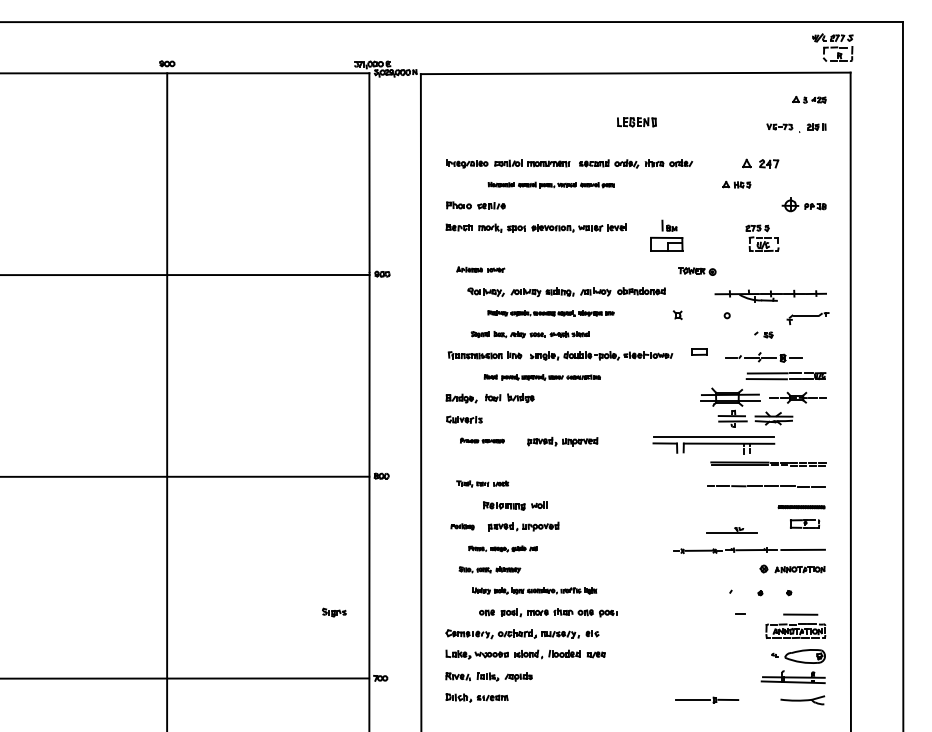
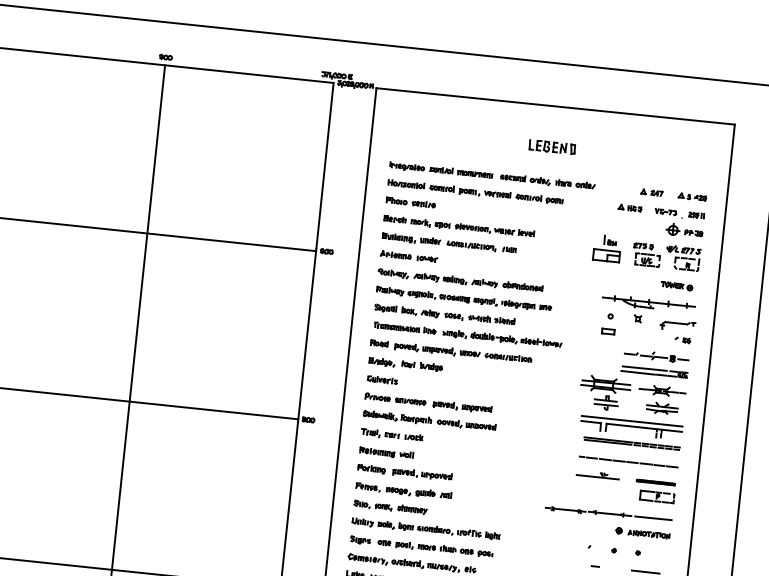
part: (832, 47) -> (682, 258), moved
part: (809, 99) -> (692, 196), moved
part: (636, 122) -> (551, 147), size x1.43
part: (796, 127) -> (679, 213), moved
part: (760, 163) -> (651, 192), size x0.71
part: (551, 184) -> (475, 191), size x1.67
part: (666, 235) -> (607, 248), moved
part: (526, 248) -> (449, 242), added
part: (480, 269) -> (409, 256), size x1.43
part: (697, 271) -> (677, 286), moved
part: (566, 291) -> (460, 280), moved
part: (550, 313) -> (463, 299), size x1.67
part: (677, 315) -> (637, 319), moved
part: (529, 334) -> (444, 314), size x1.43
part: (763, 334) -> (682, 339), moved
part: (699, 351) -> (608, 331), moved
part: (763, 357) -> (656, 356), moved
part: (542, 377) -> (451, 351), size x1.67
part: (773, 418) -> (661, 408), moved
part: (482, 440) -> (395, 399), size x1.67
part: (713, 445) -> (631, 427), moved
part: (525, 462) -> (429, 421), added
part: (482, 483) -> (391, 434), size x1.43
part: (515, 505) -> (386, 452), moved
part: (804, 523) -> (656, 496), size x1.43
part: (462, 526) -> (371, 468), size x1.43
part: (731, 530) -> (597, 475), moved
part: (502, 548) -> (402, 490), size x1.67
part: (489, 569) -> (390, 507), size x1.43
part: (534, 590) -> (425, 528), size x1.43
part: (334, 612) -> (360, 540), moved

